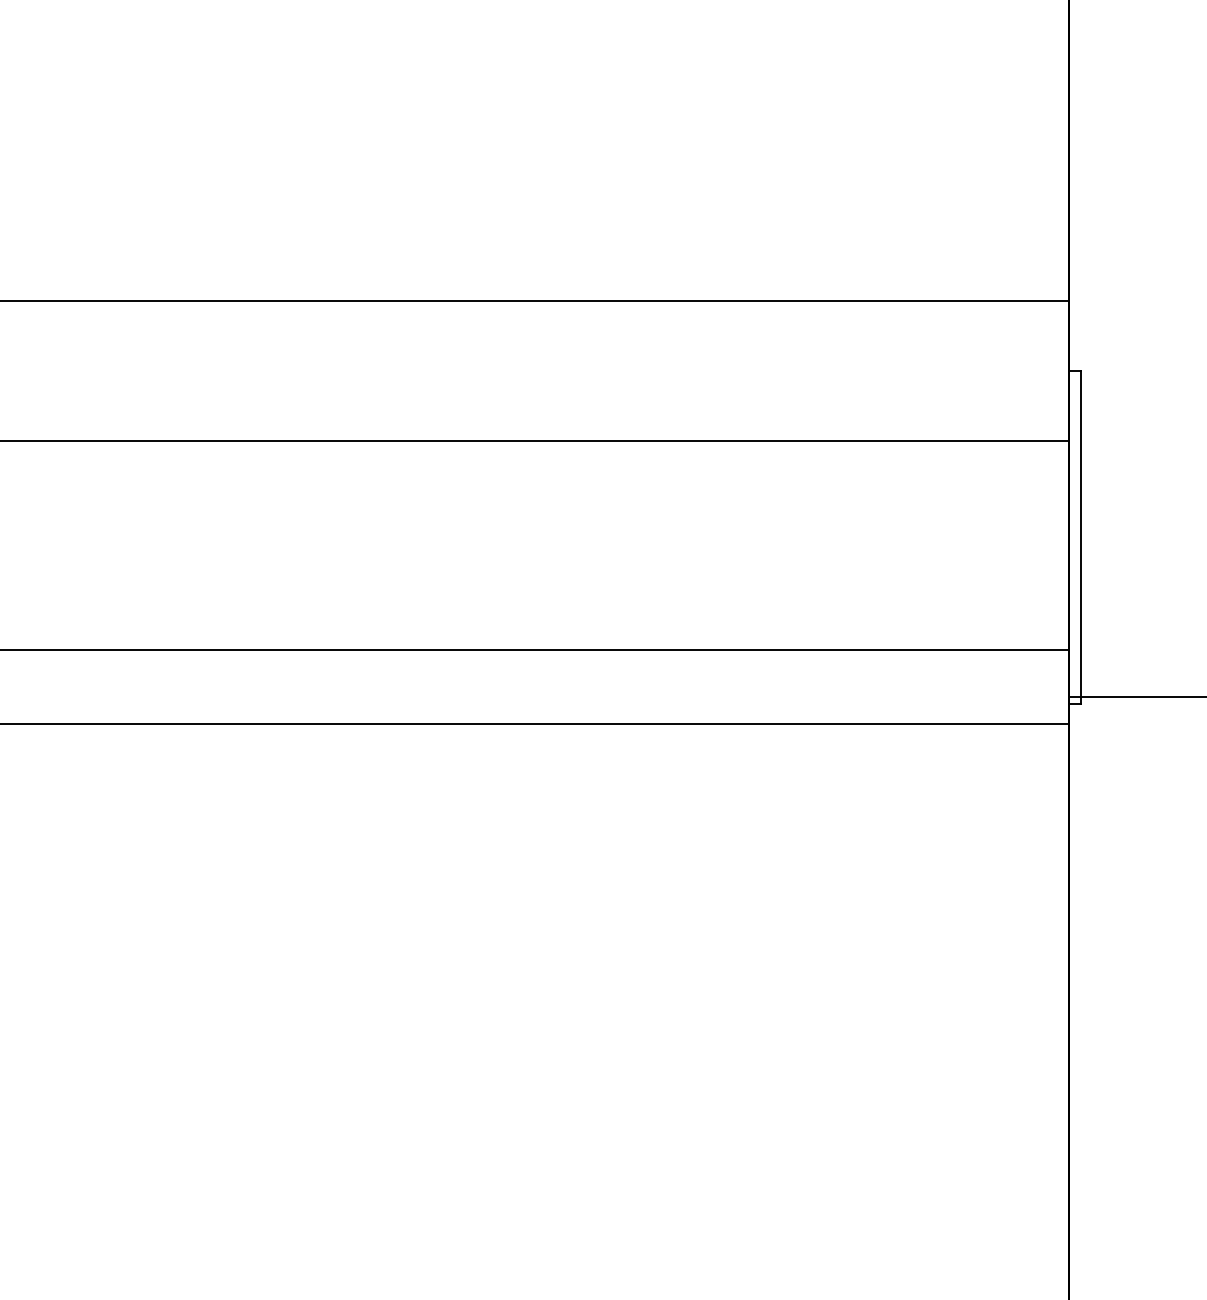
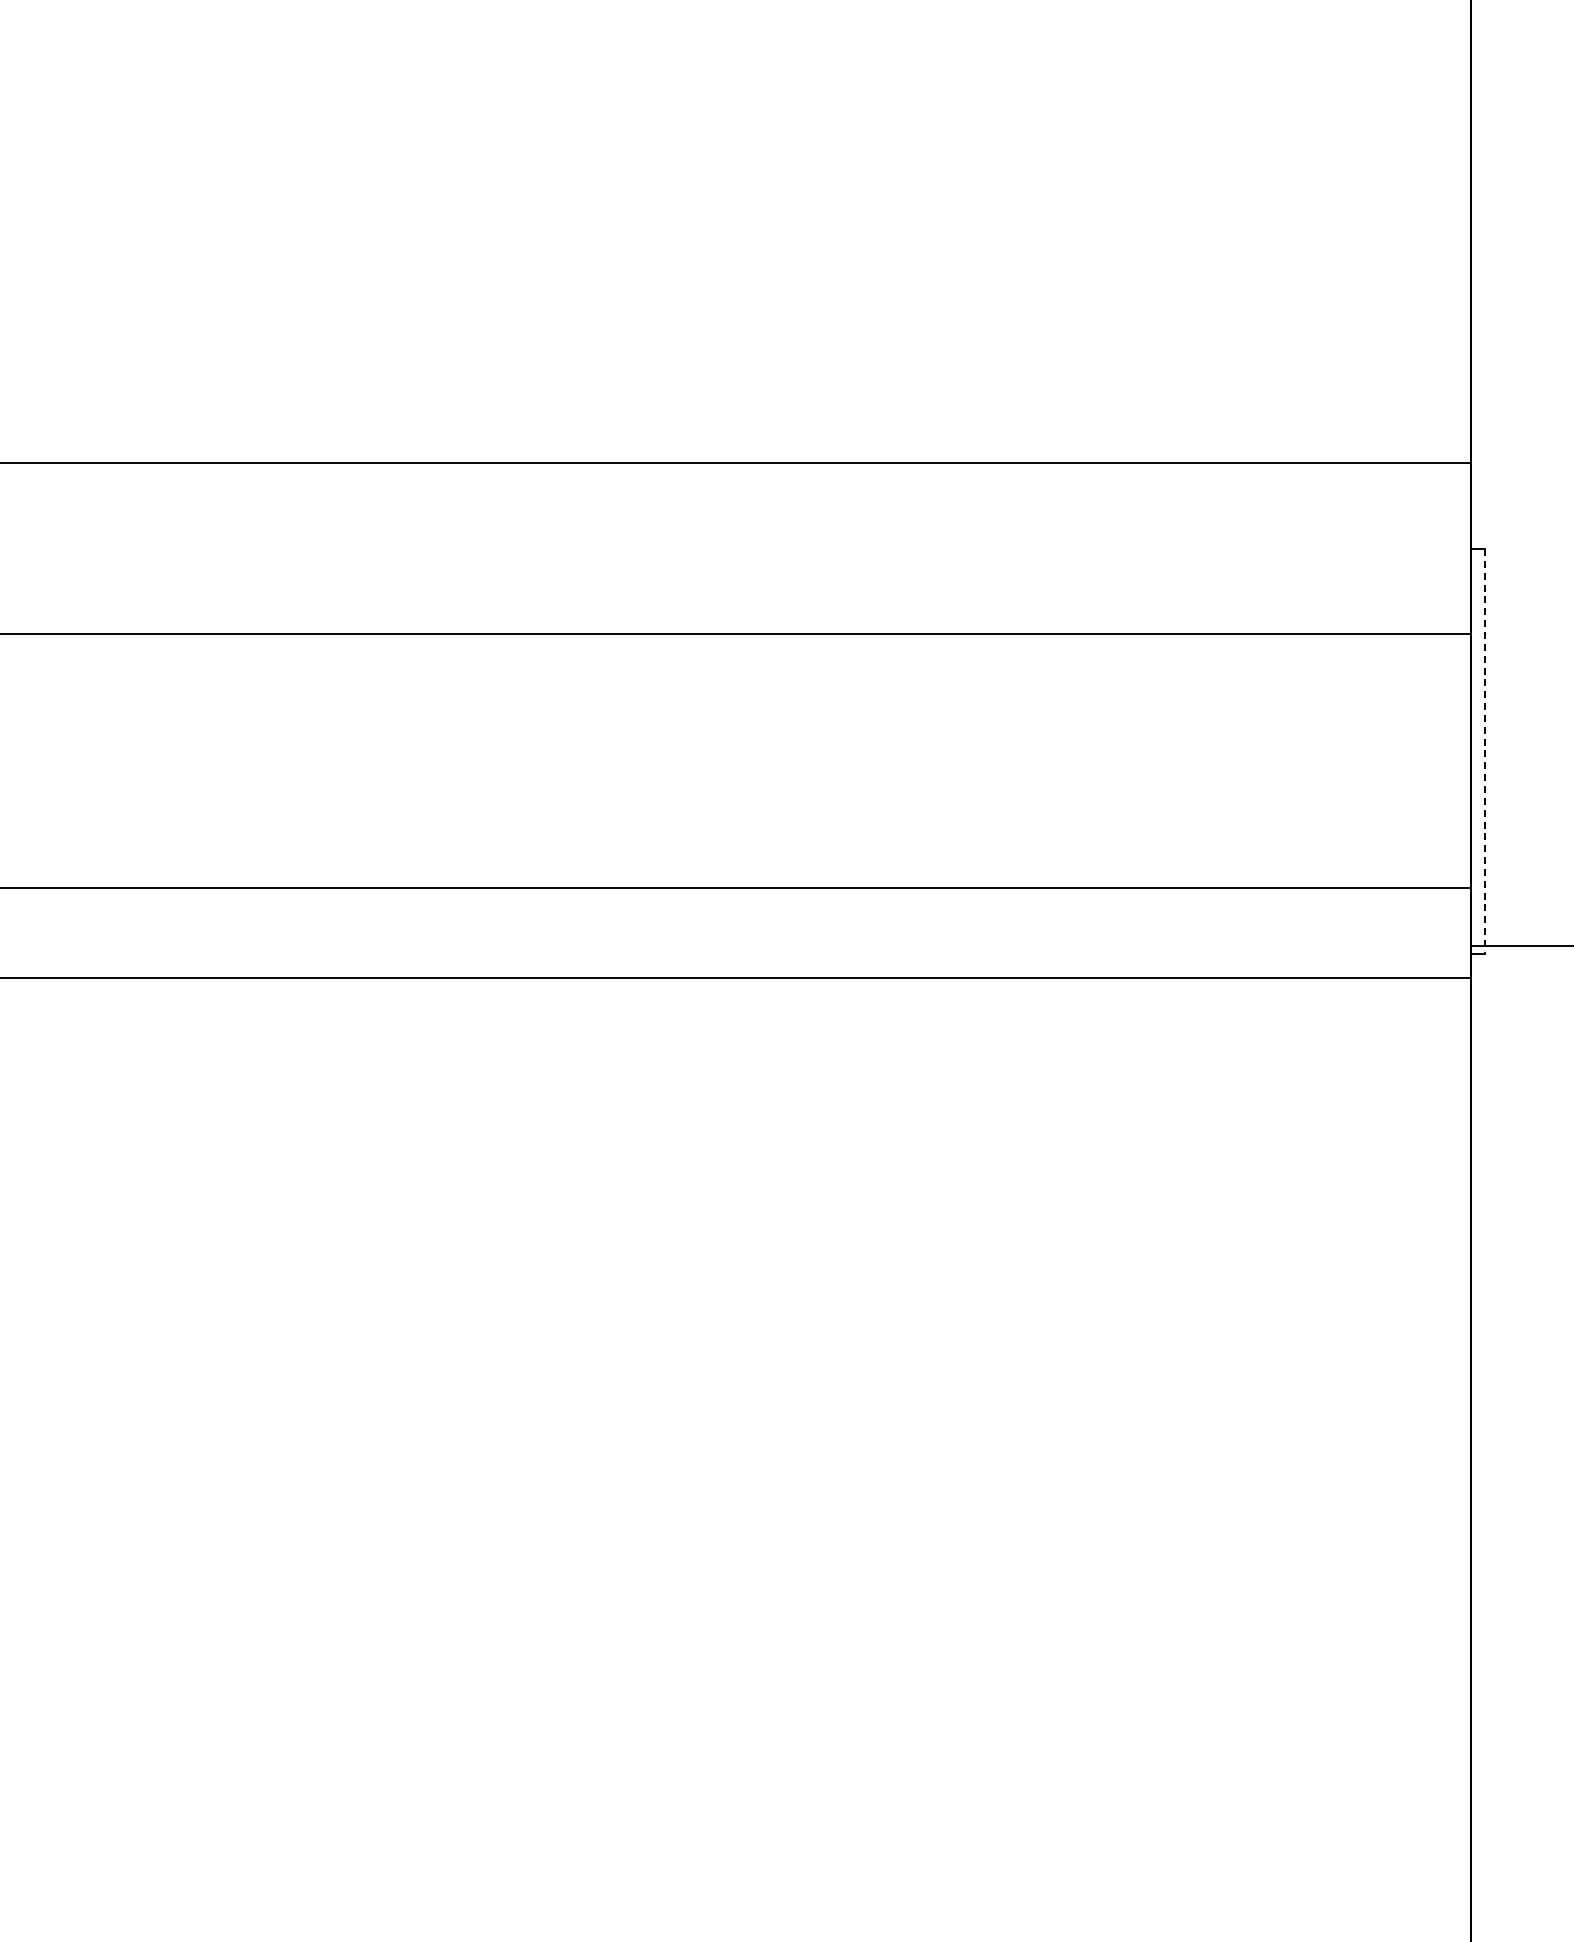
line: (1081, 538) -> (1485, 752), solid -> dashed

